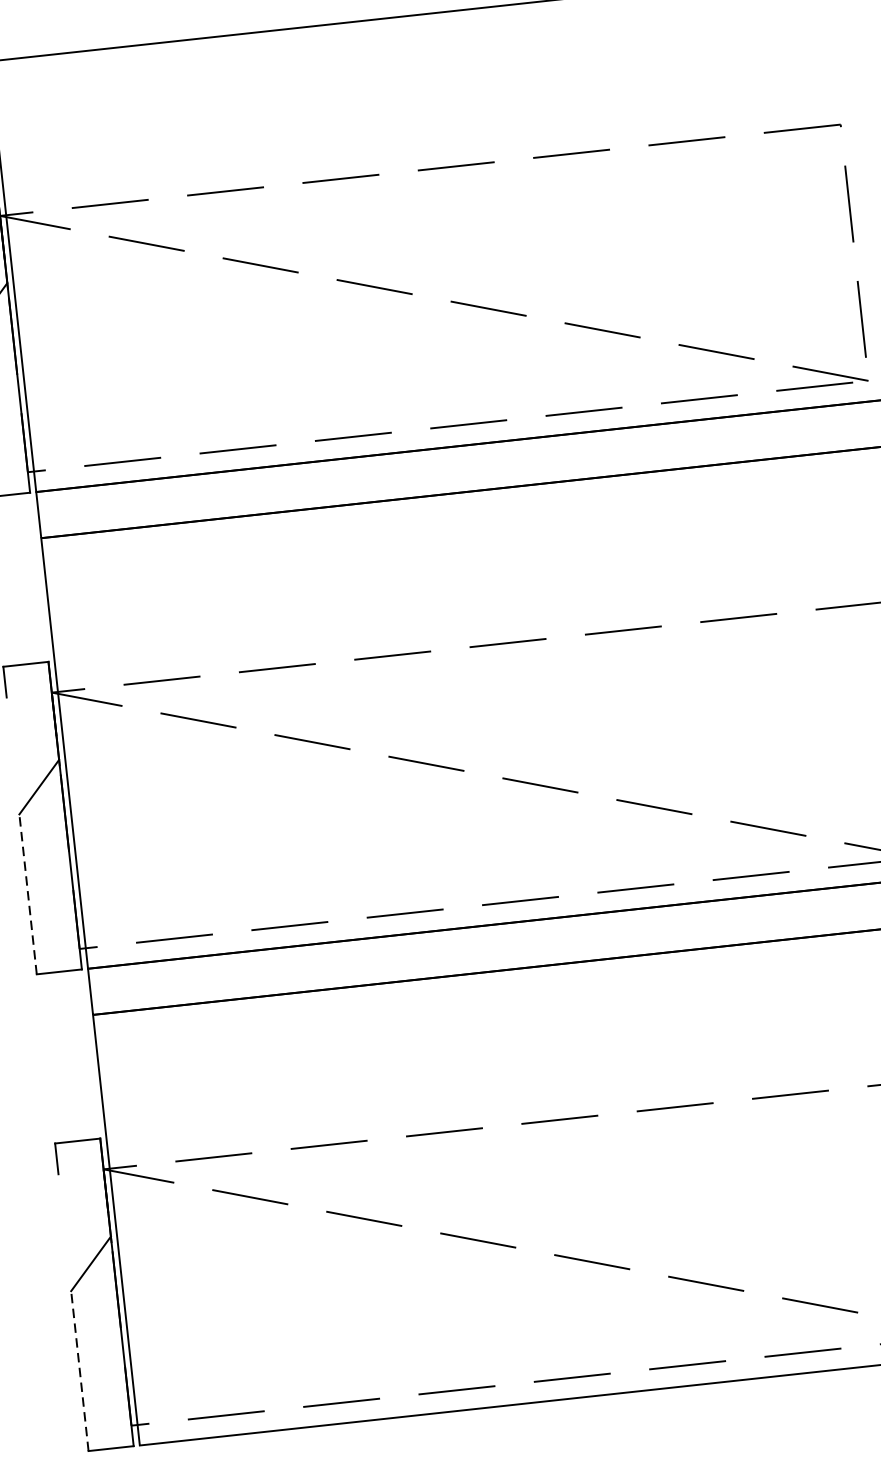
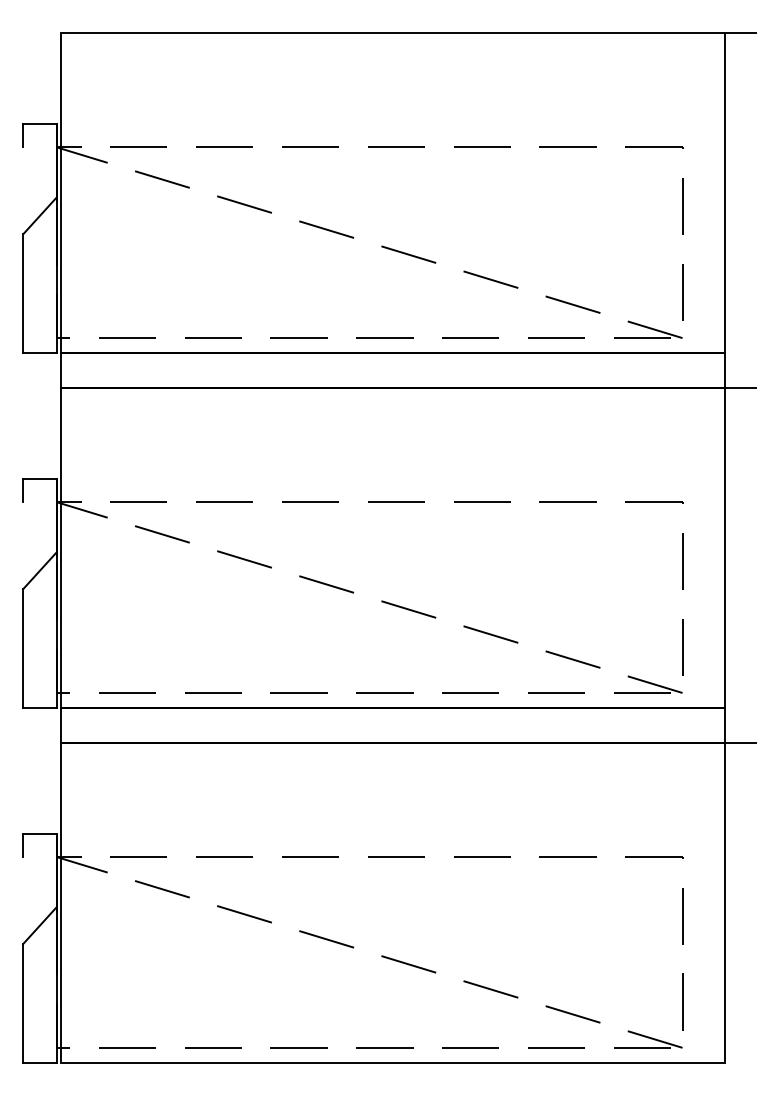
line: (28, 894) -> (23, 648), dashed -> solid
line: (80, 1370) -> (23, 1003), dashed -> solid

